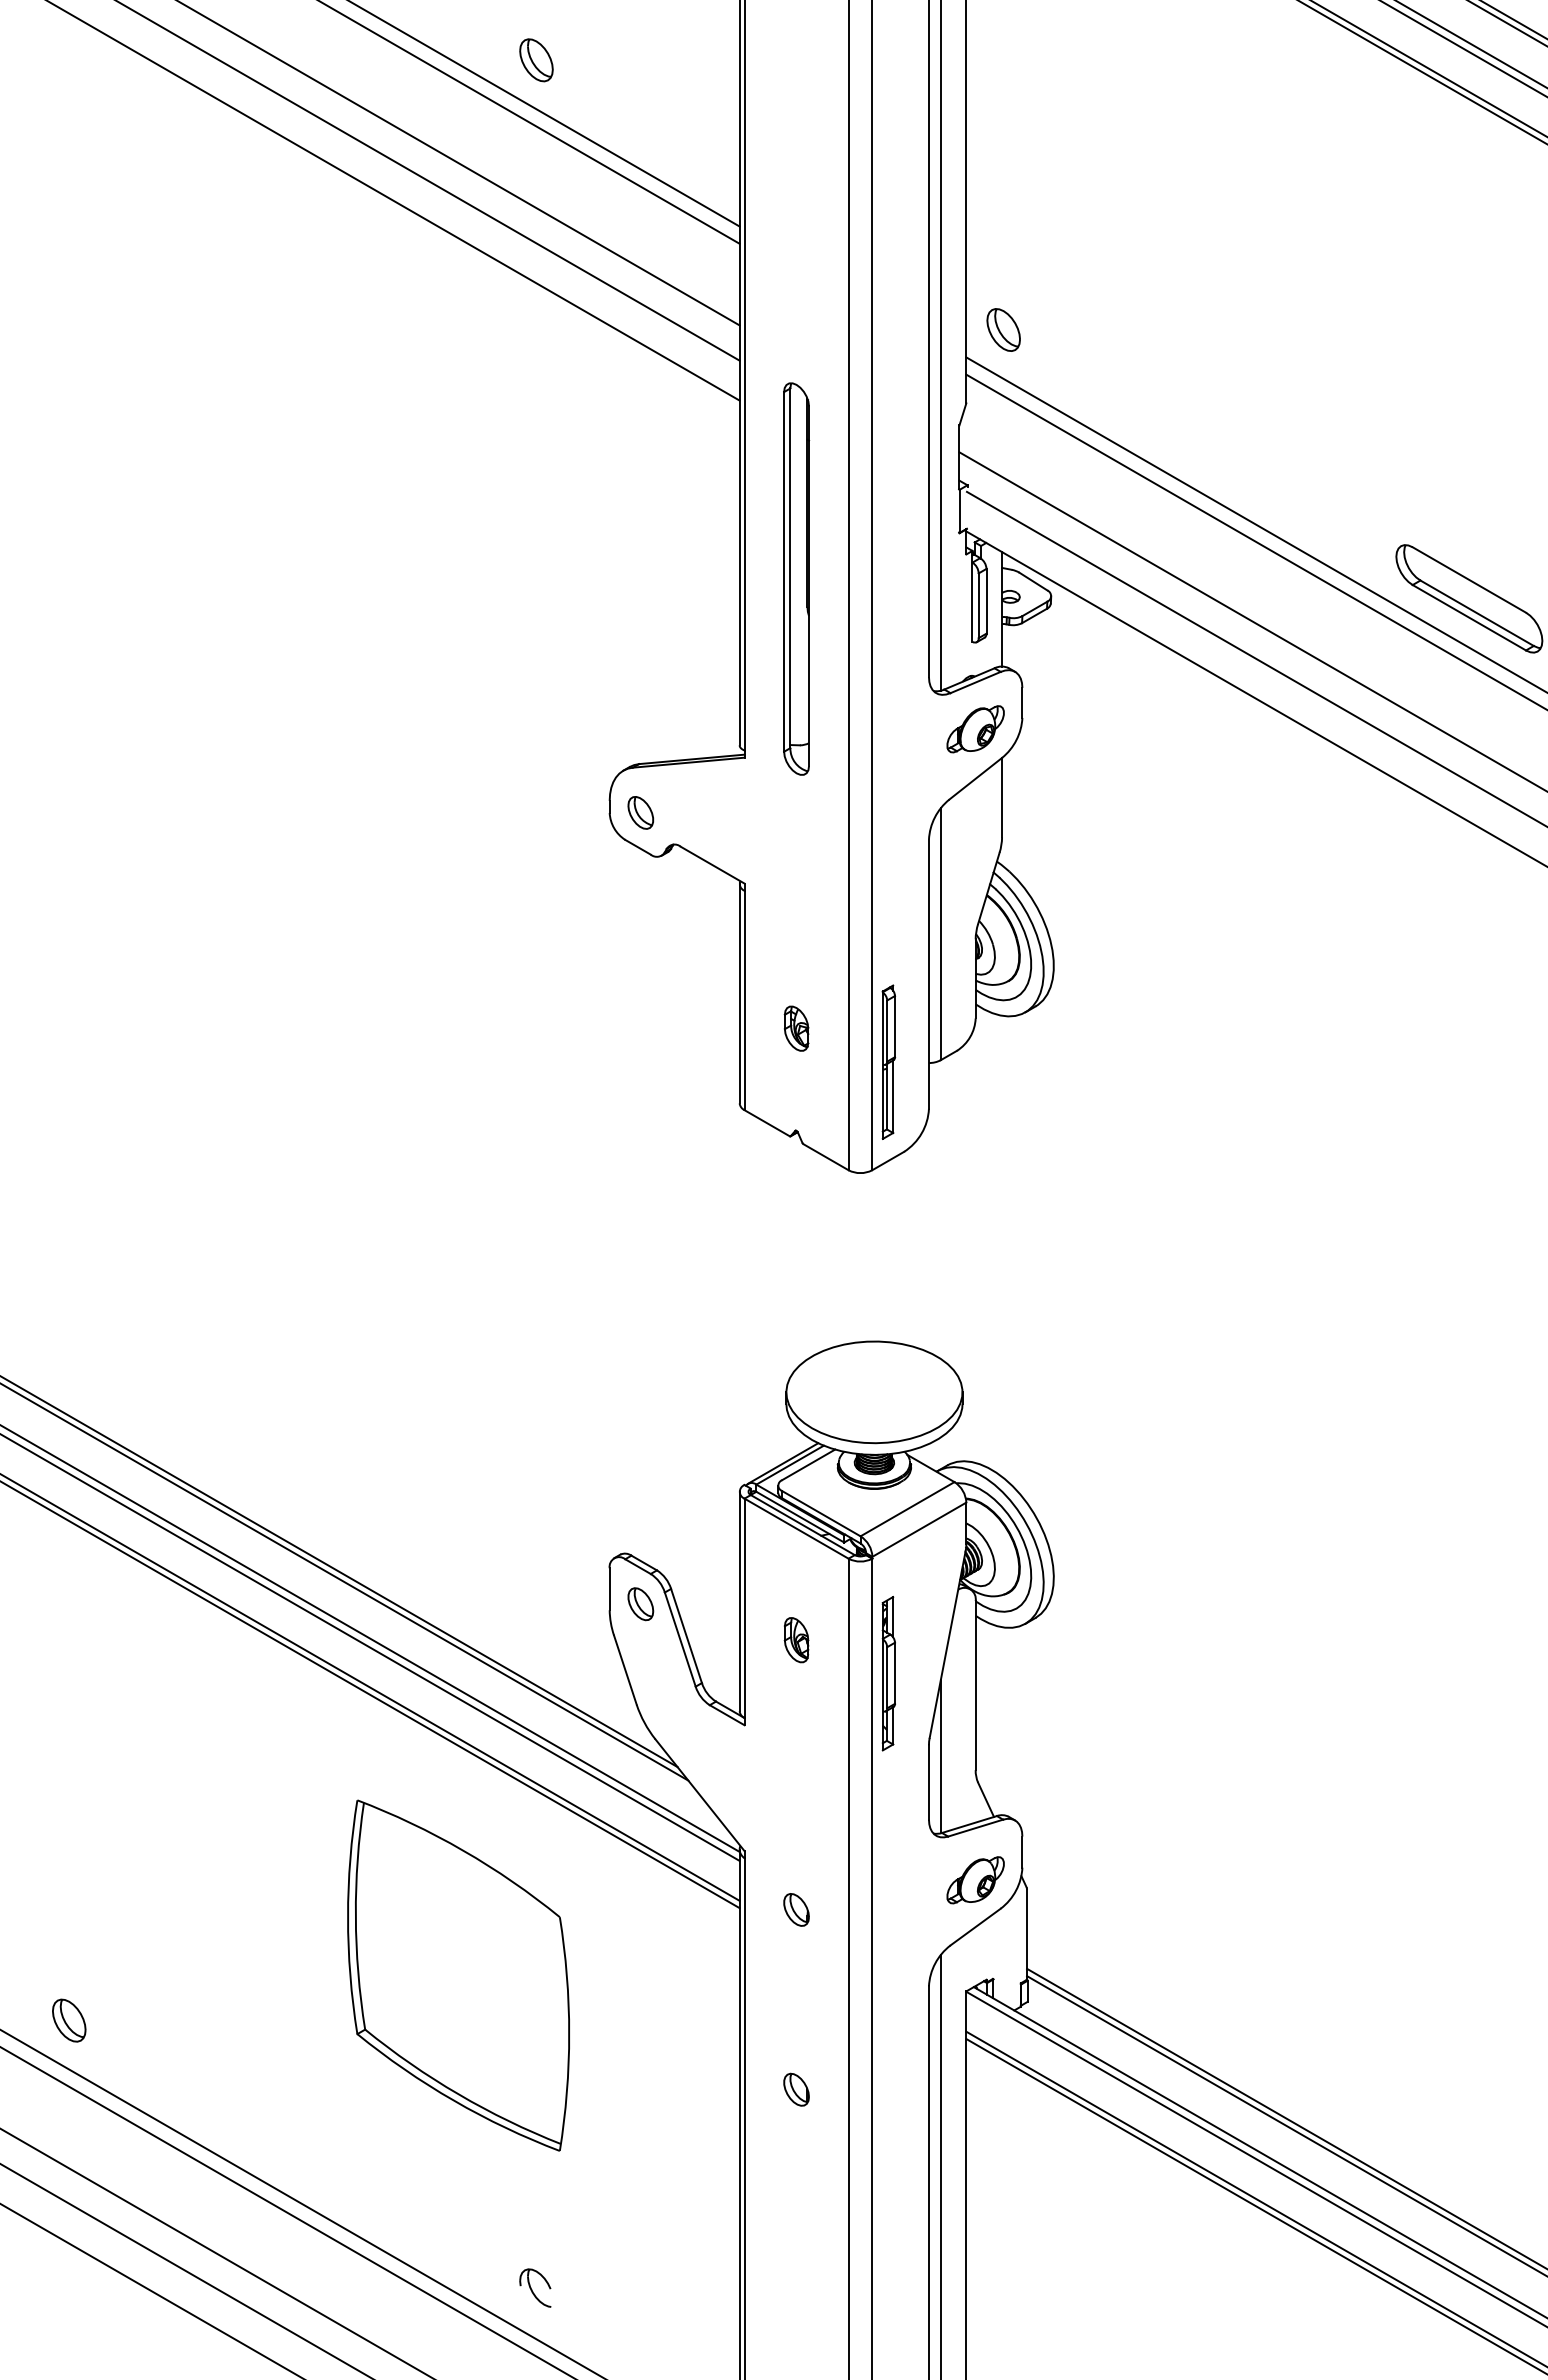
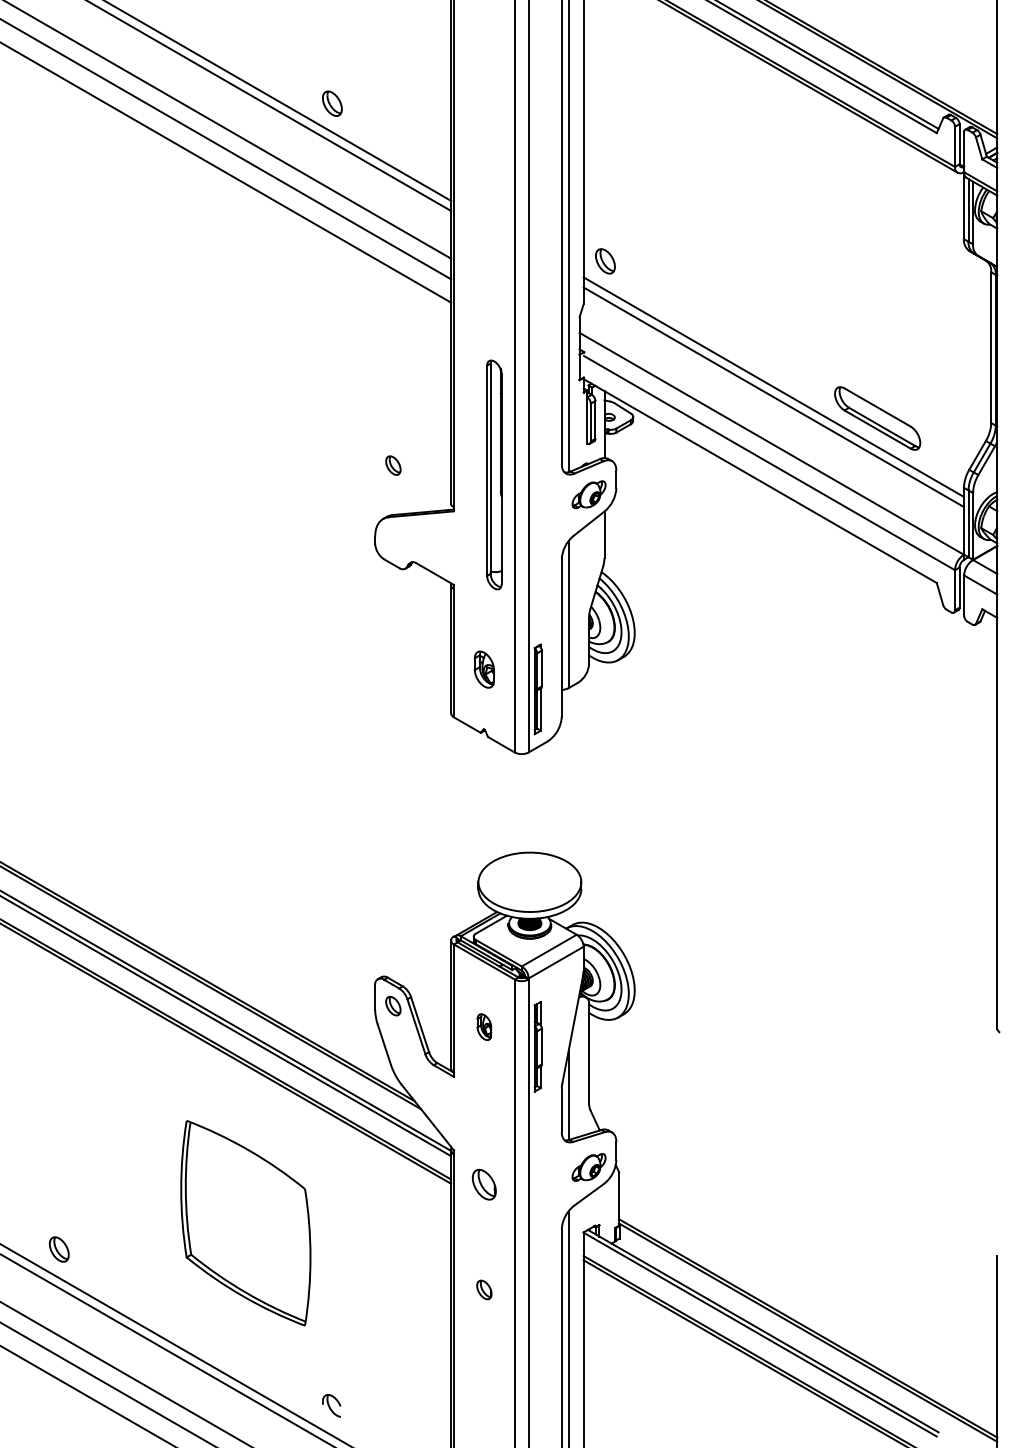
part: (796, 578) -> (494, 474), moved
part: (641, 812) -> (393, 465), moved
part: (796, 1028) -> (484, 669), size x1.4
part: (796, 1909) -> (484, 1184), size x1.6
part: (457, 1976) -> (245, 1223), moved

